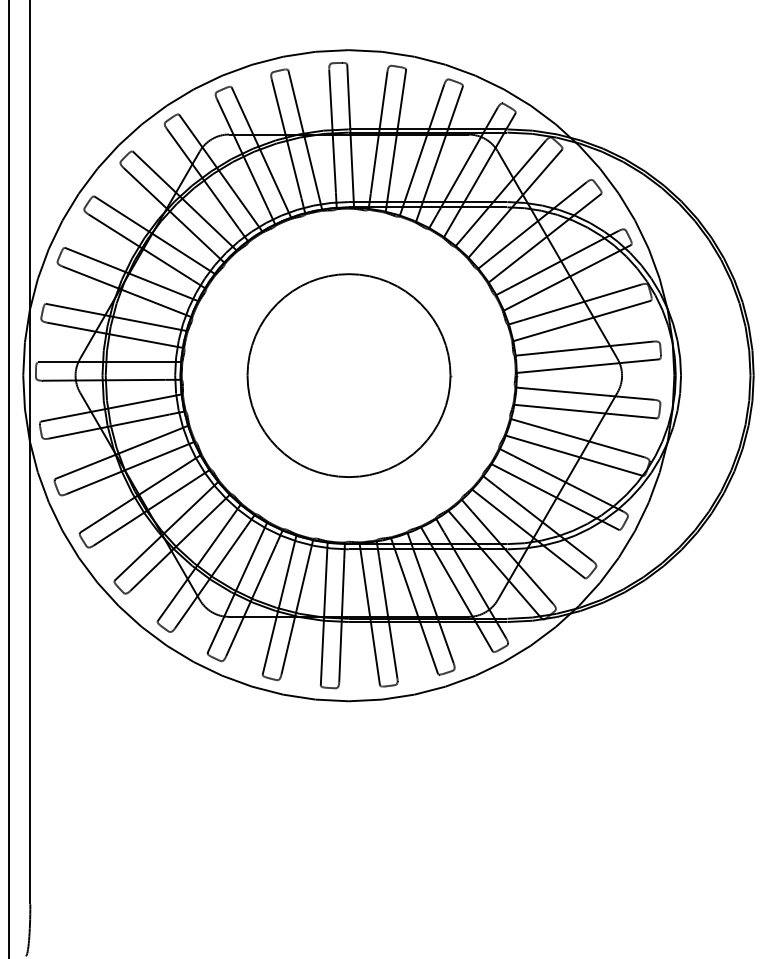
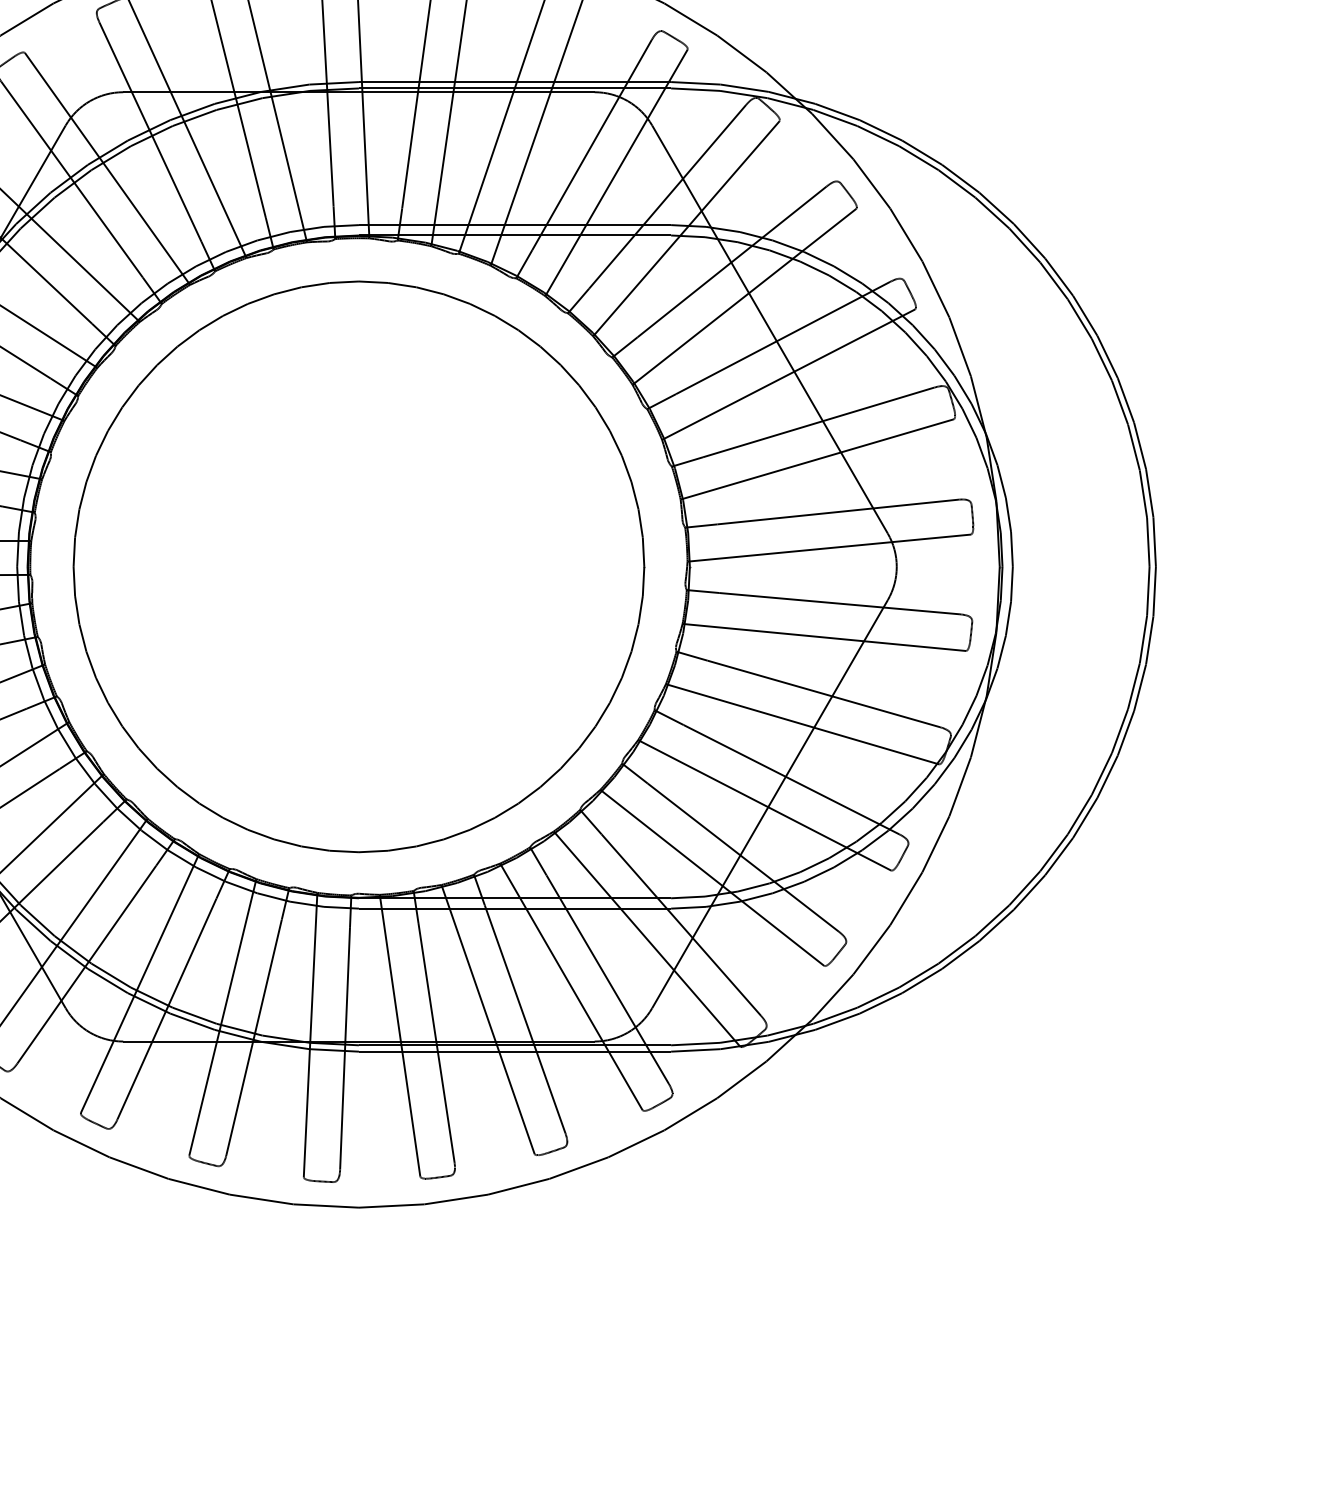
part: (349, 375) -> (360, 566), size x1.43

